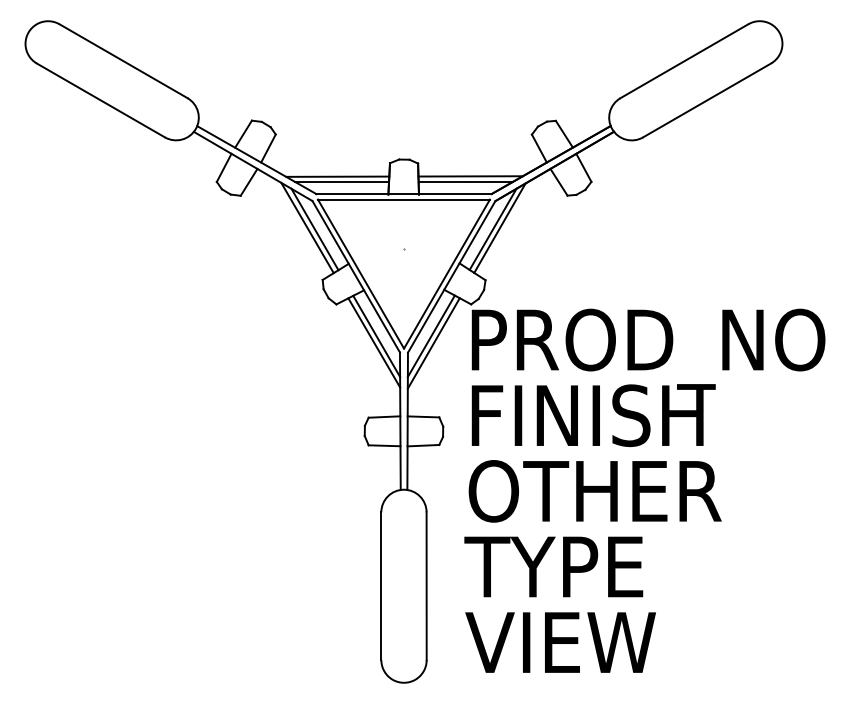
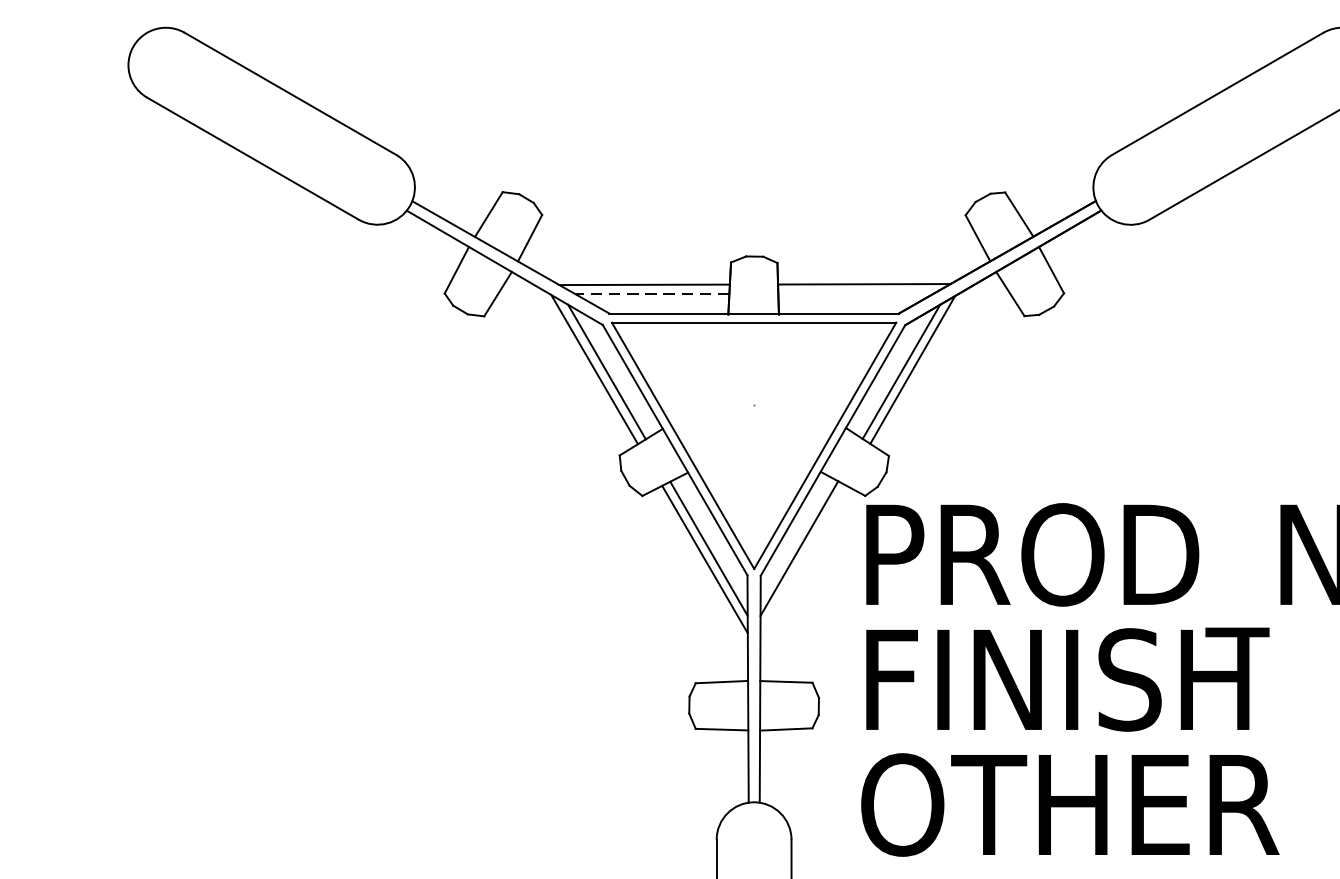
line: (342, 182) -> (652, 294), solid -> dashed
line: (465, 182) -> (855, 294), removed
line: (433, 343) -> (802, 560), removed

